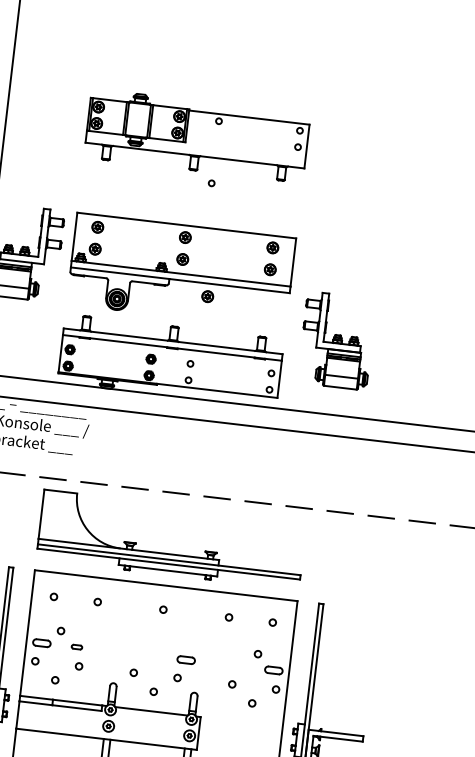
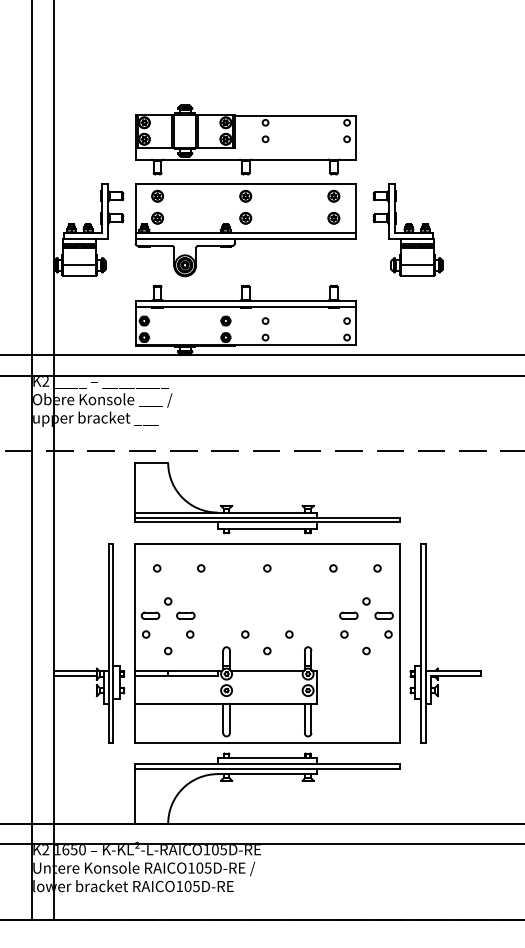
part: (197, 135) -> (245, 139), moved
part: (207, 295) -> (274, 251), removed
part: (336, 340) -> (407, 229), moved
part: (76, 646) -> (185, 615), size x1.67
part: (185, 659) -> (348, 615), moved

